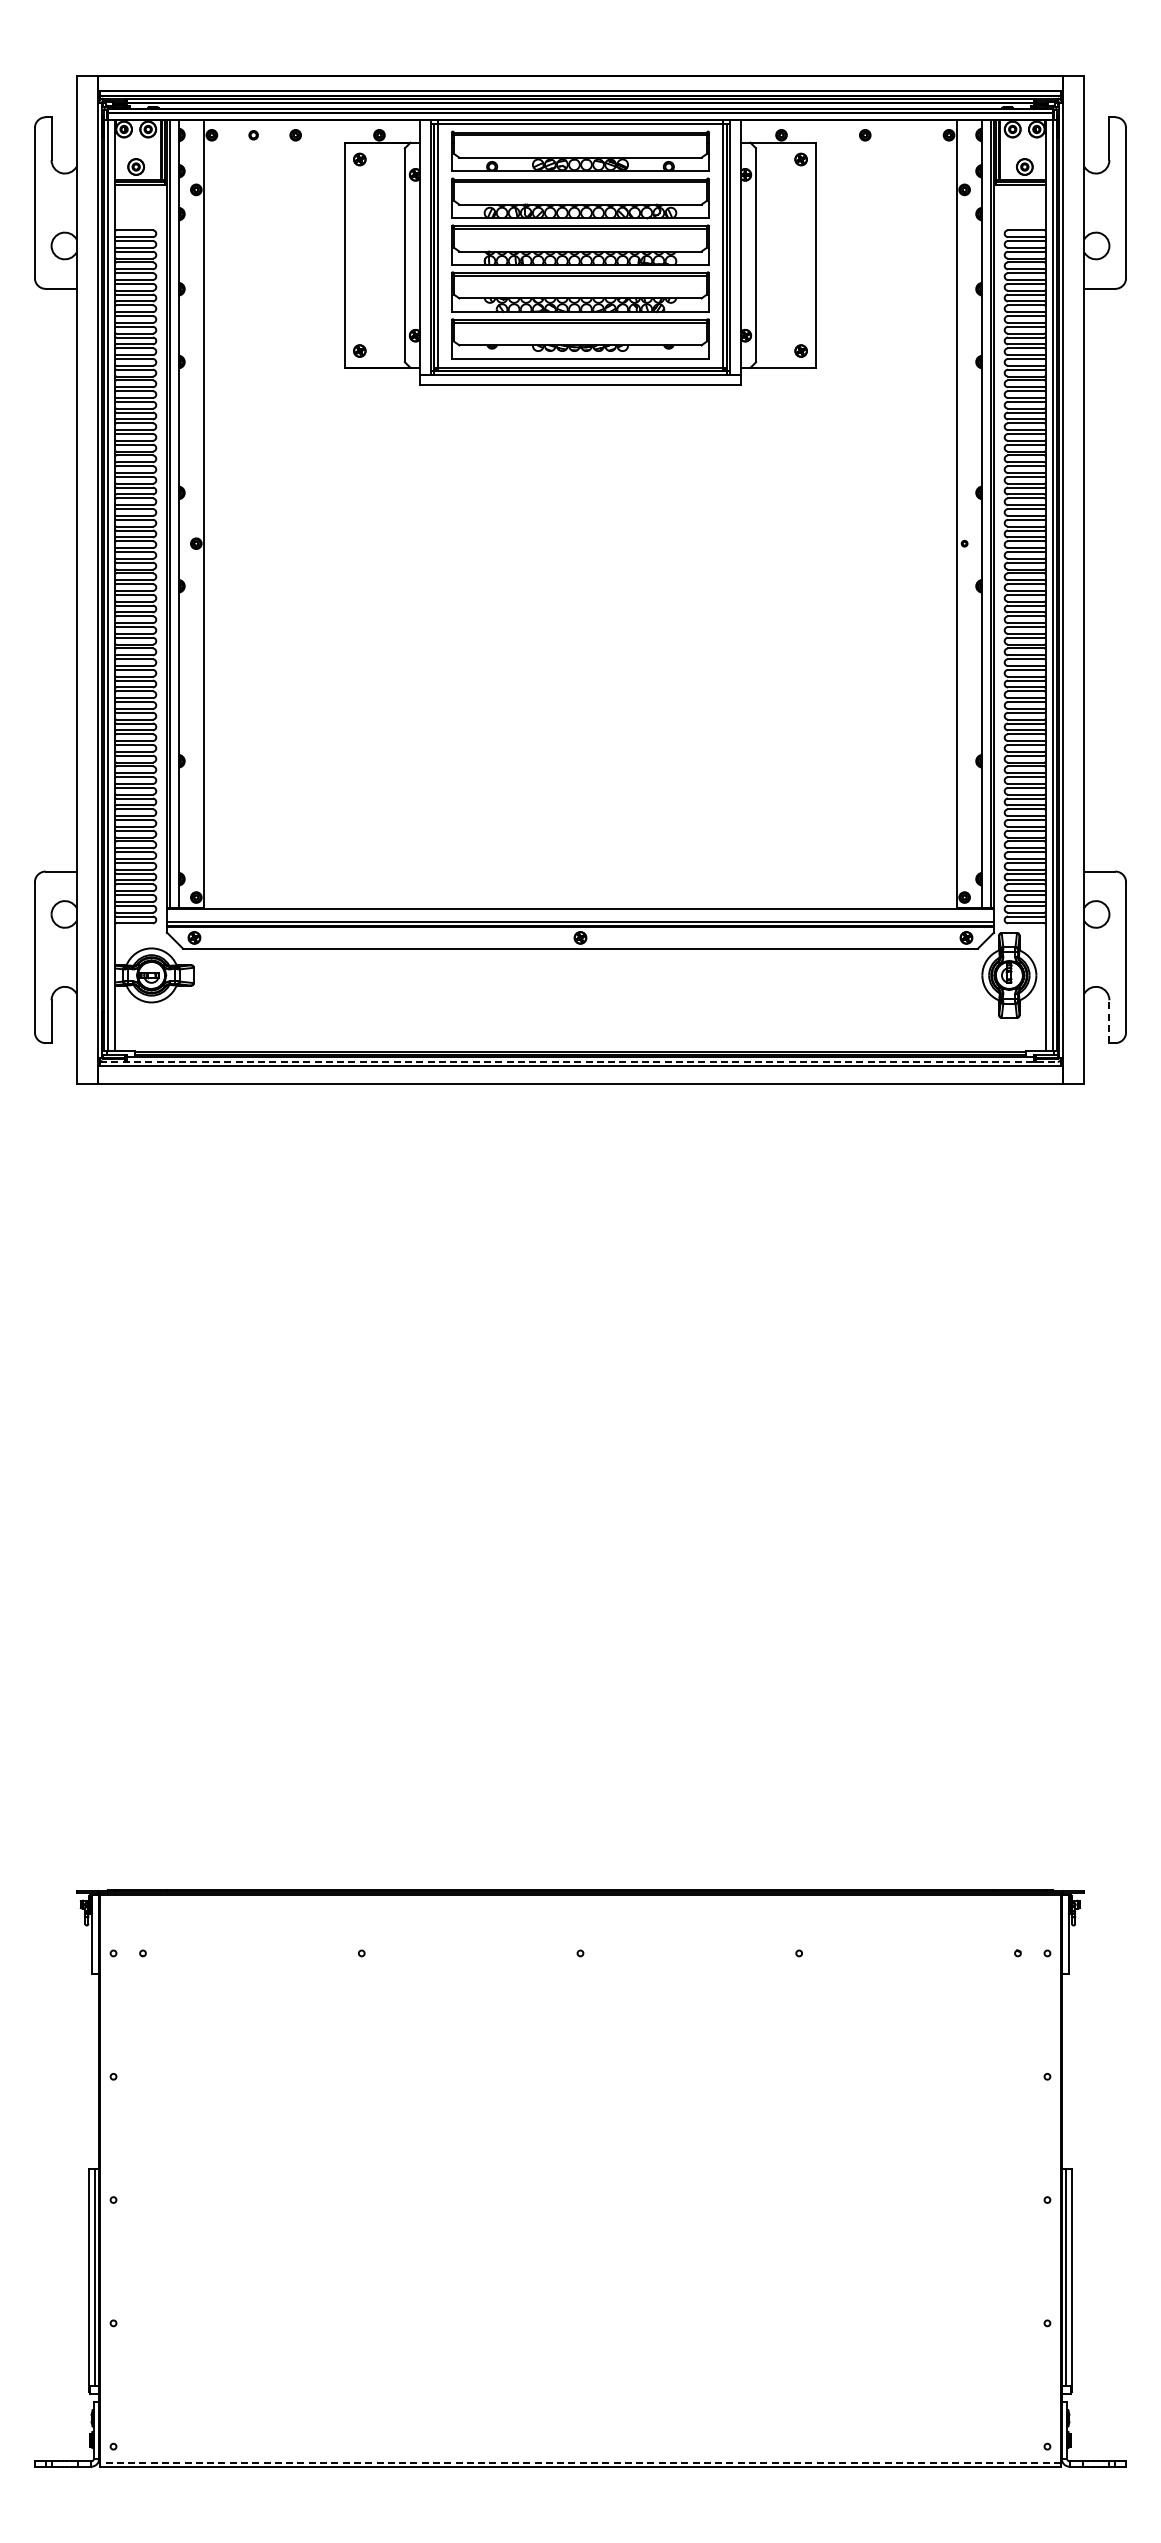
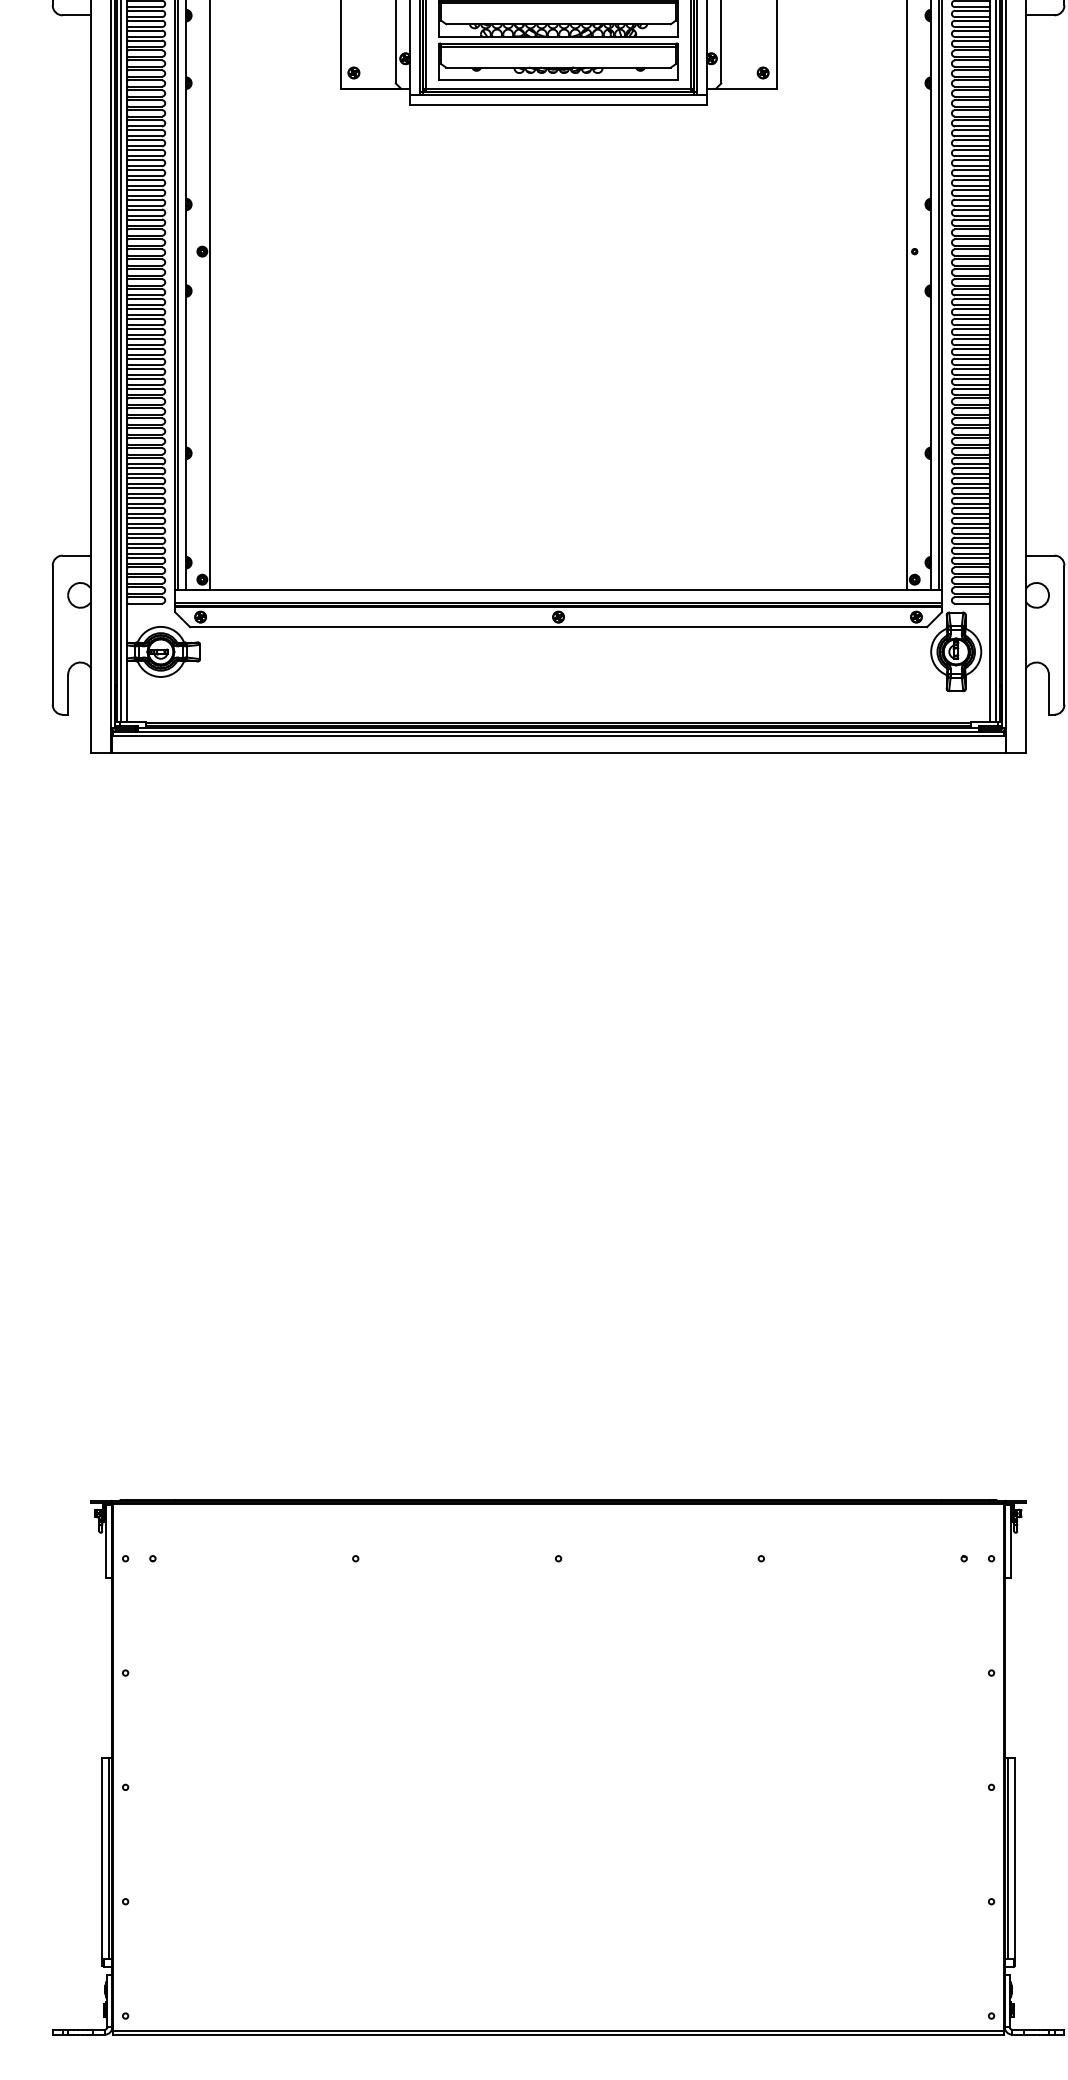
line: (1109, 1021) -> (1049, 694), dashed -> solid
line: (580, 1061) -> (558, 731), dashed -> solid
line: (579, 2462) -> (557, 2030), dashed -> solid

